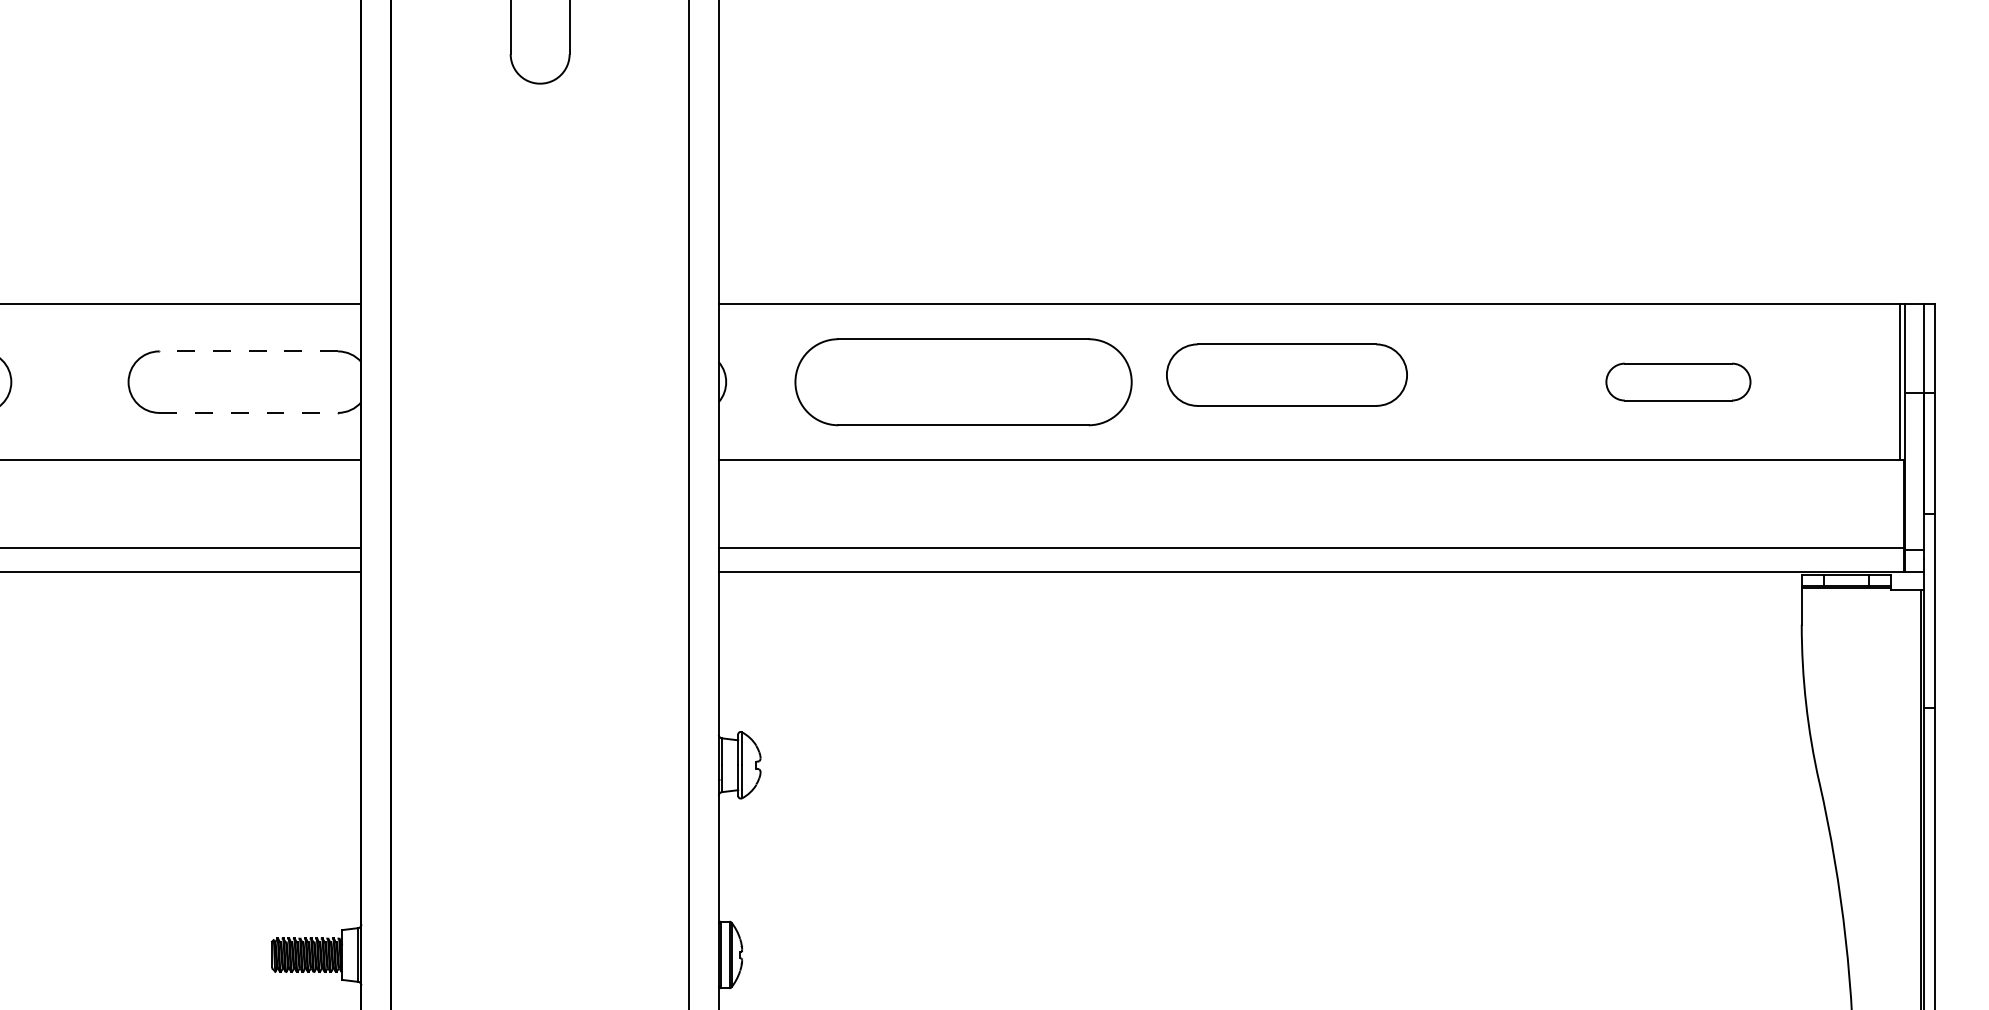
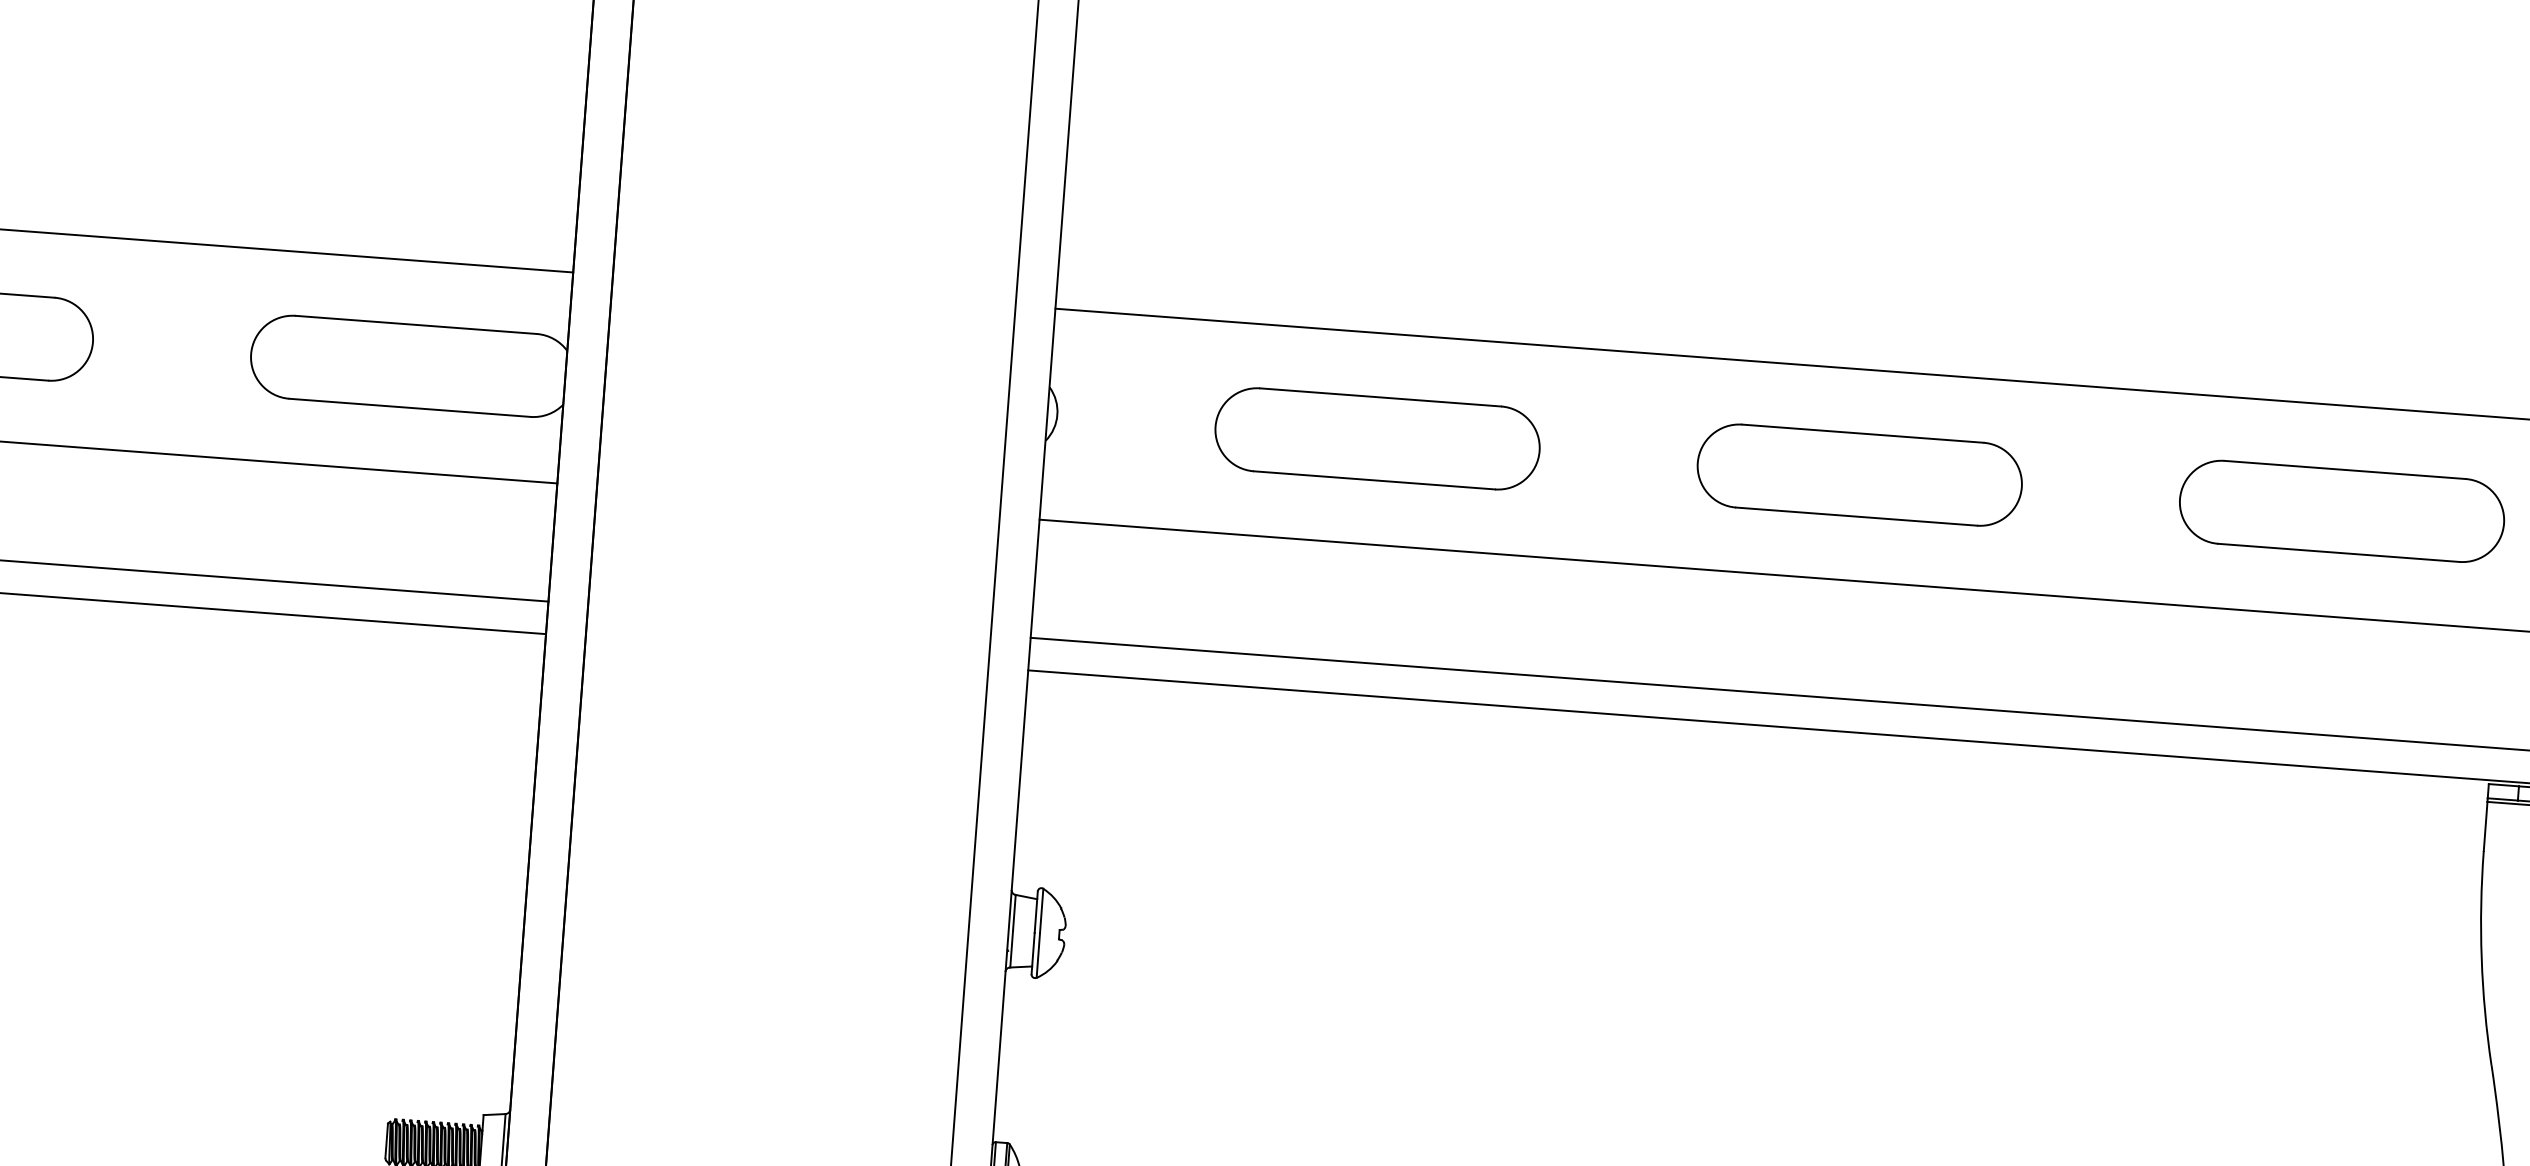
line: (248, 351) -> (416, 324), dashed -> solid
part: (1286, 374) -> (1859, 474), moved
part: (963, 381) -> (1377, 437), size x0.71
part: (1678, 381) -> (2342, 510), size x1.67
line: (249, 412) -> (411, 407), dashed -> solid

